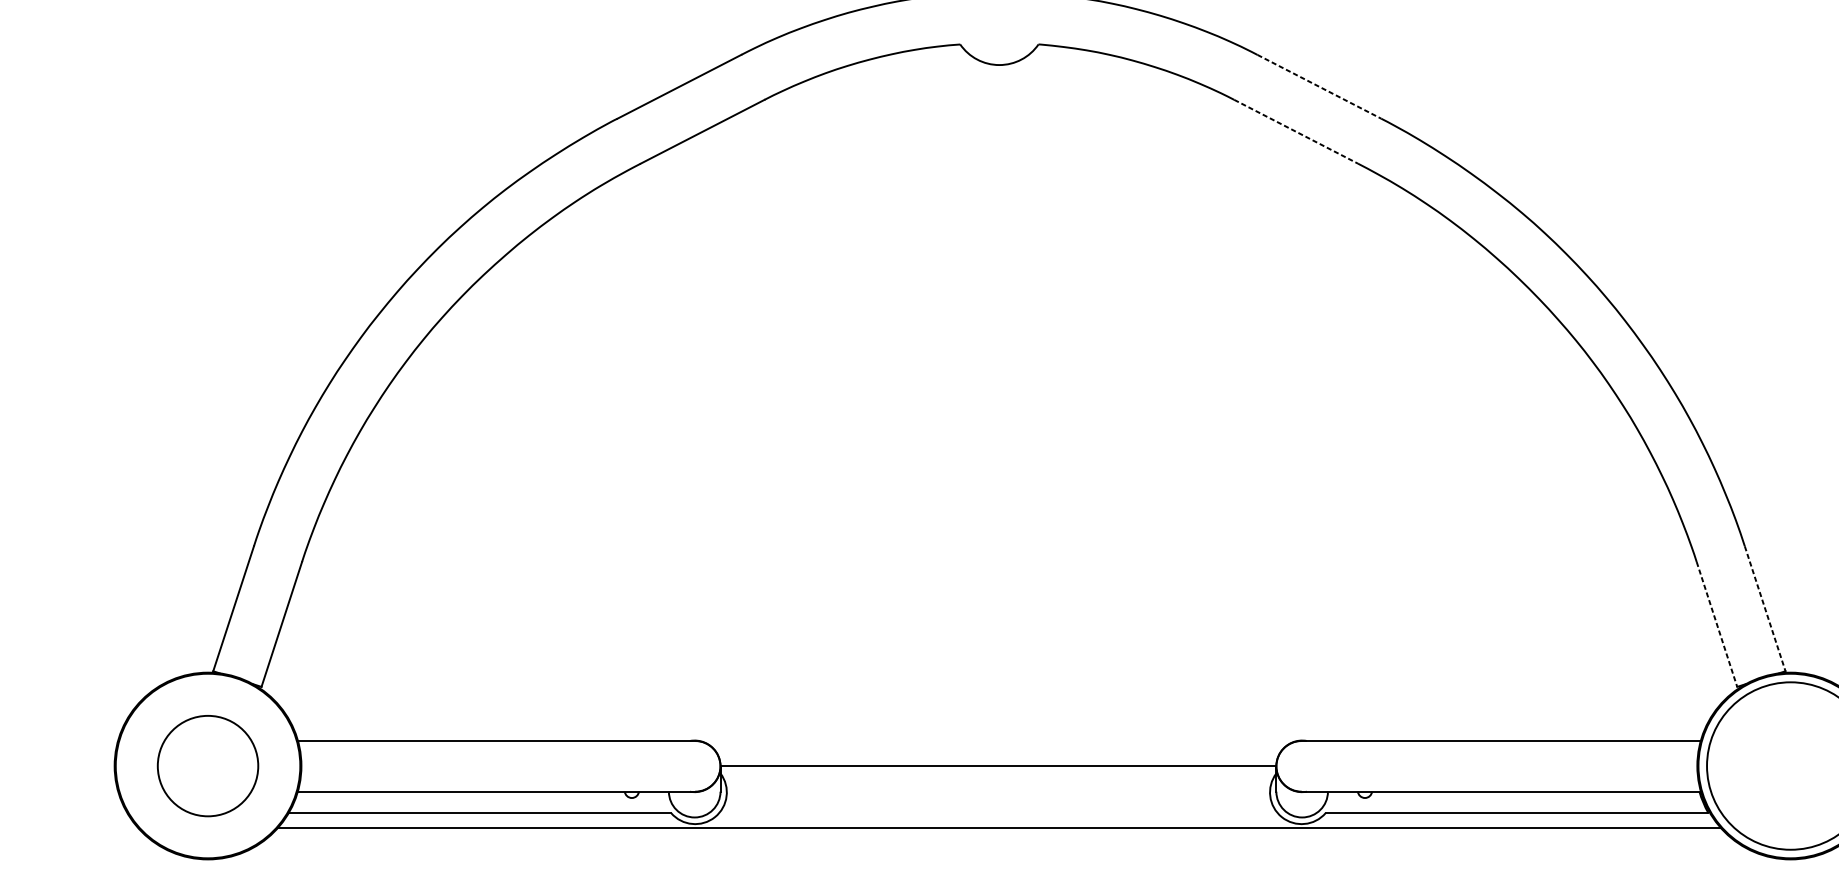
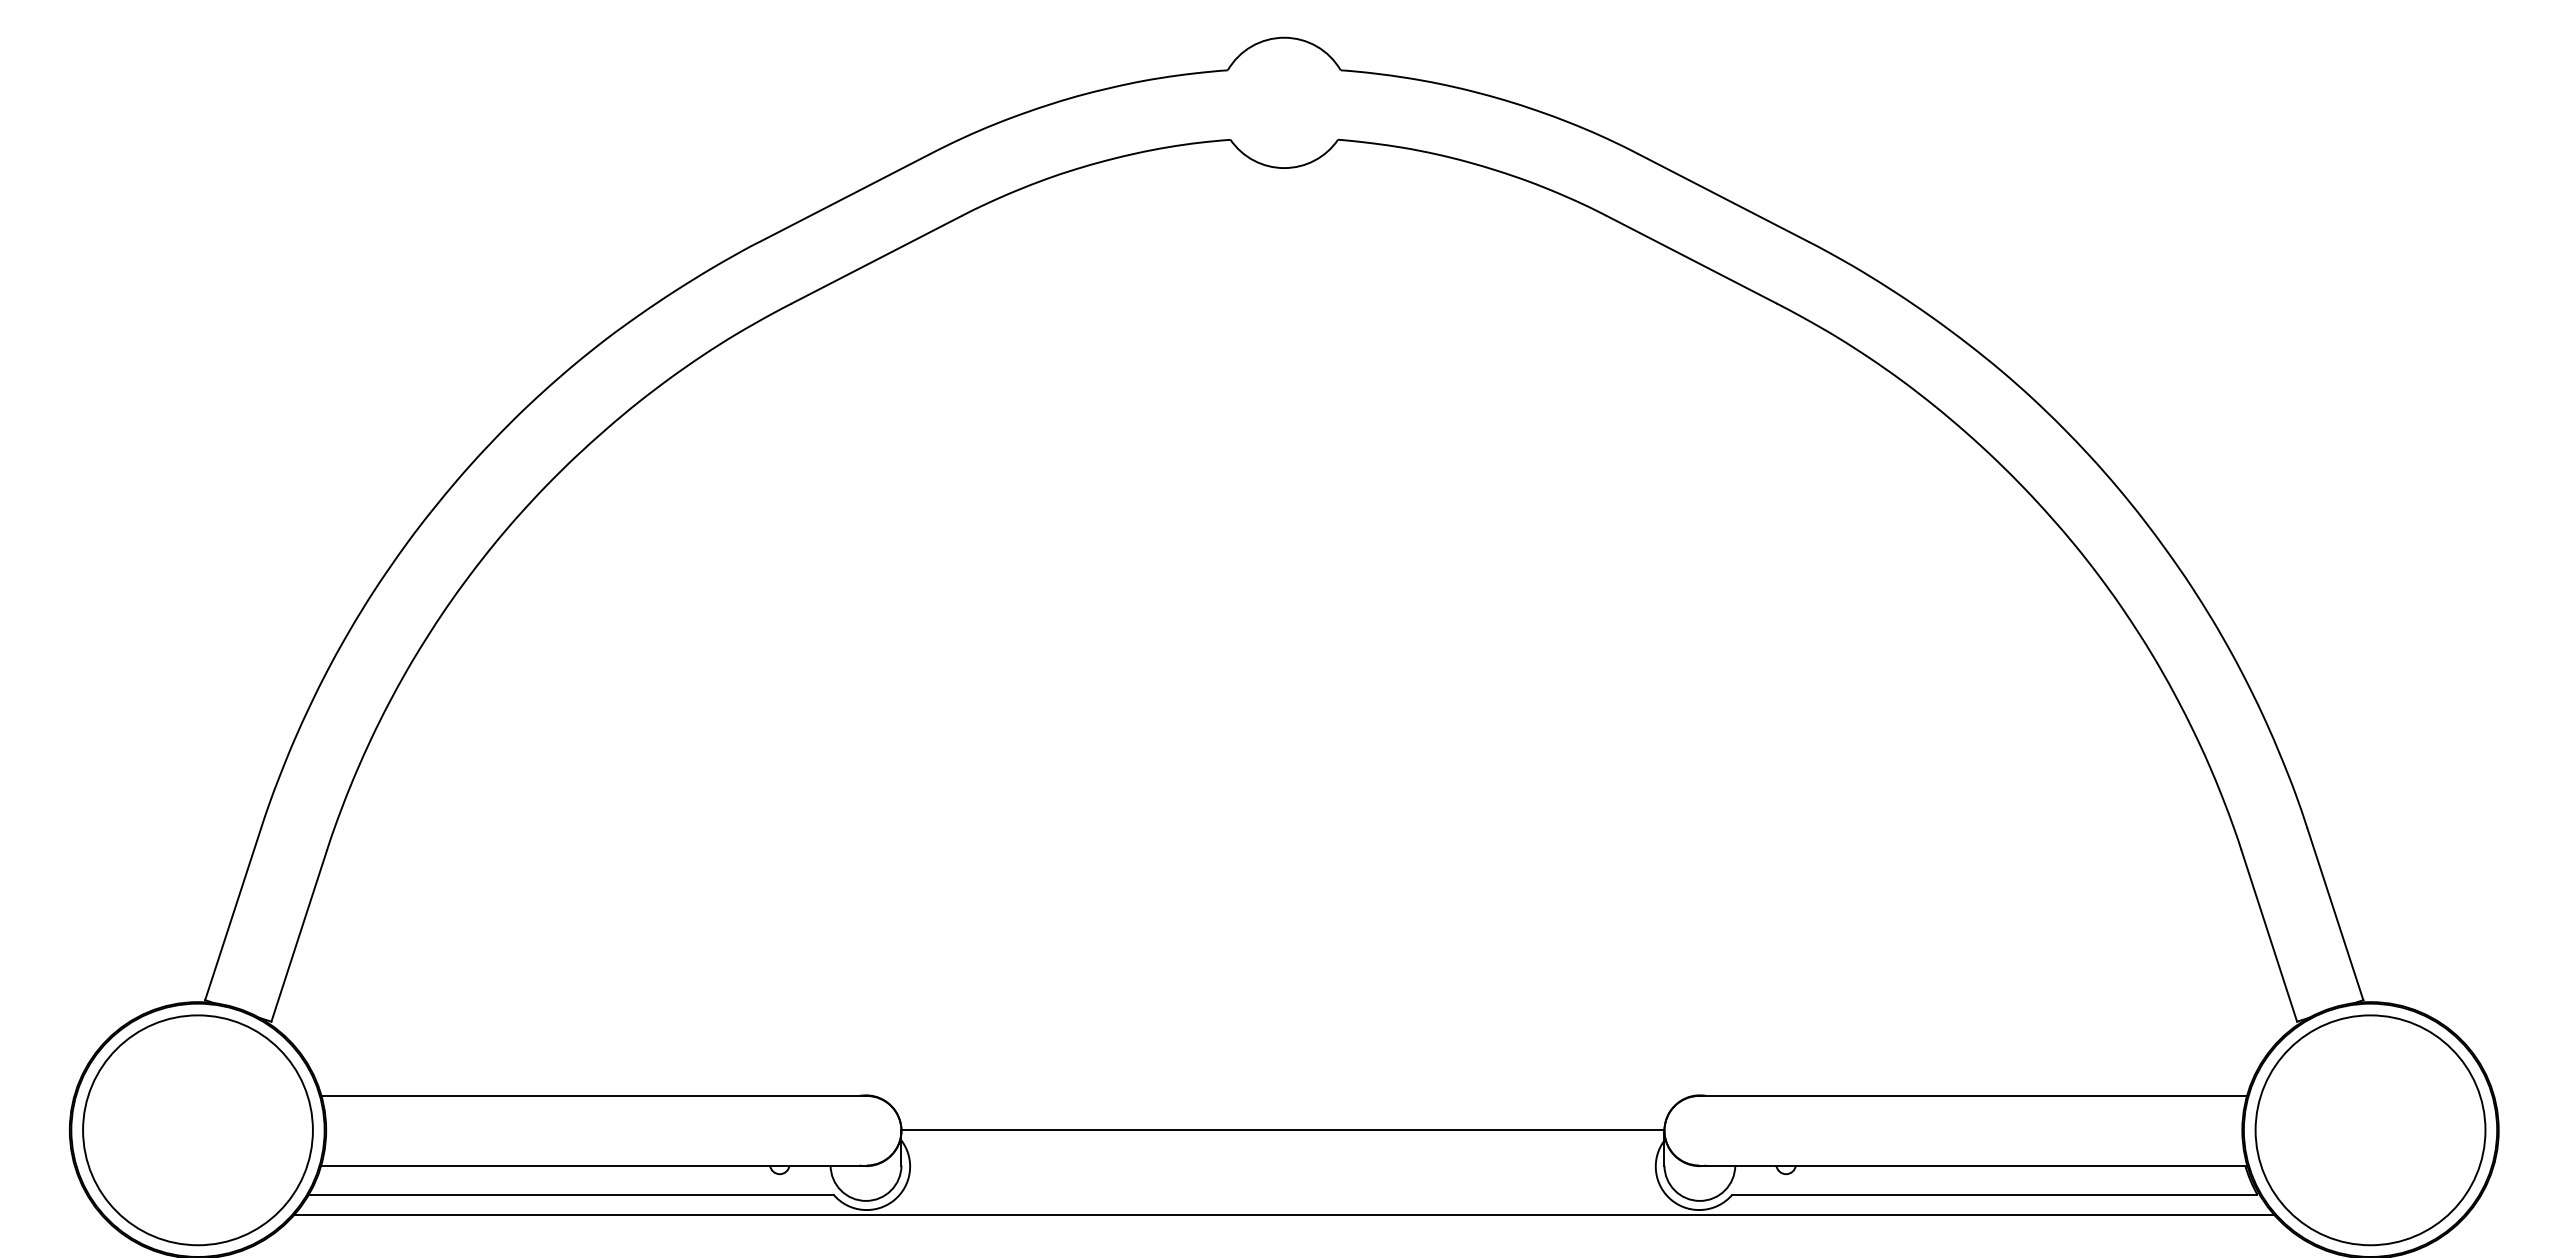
line: (1319, 86) -> (1723, 197), dashed -> solid
line: (1296, 131) -> (1691, 259), dashed -> solid
line: (1765, 608) -> (2335, 914), dashed -> solid
line: (1717, 624) -> (2269, 936), dashed -> solid
circle: (207, 766) -> (197, 1130), size x1.67

